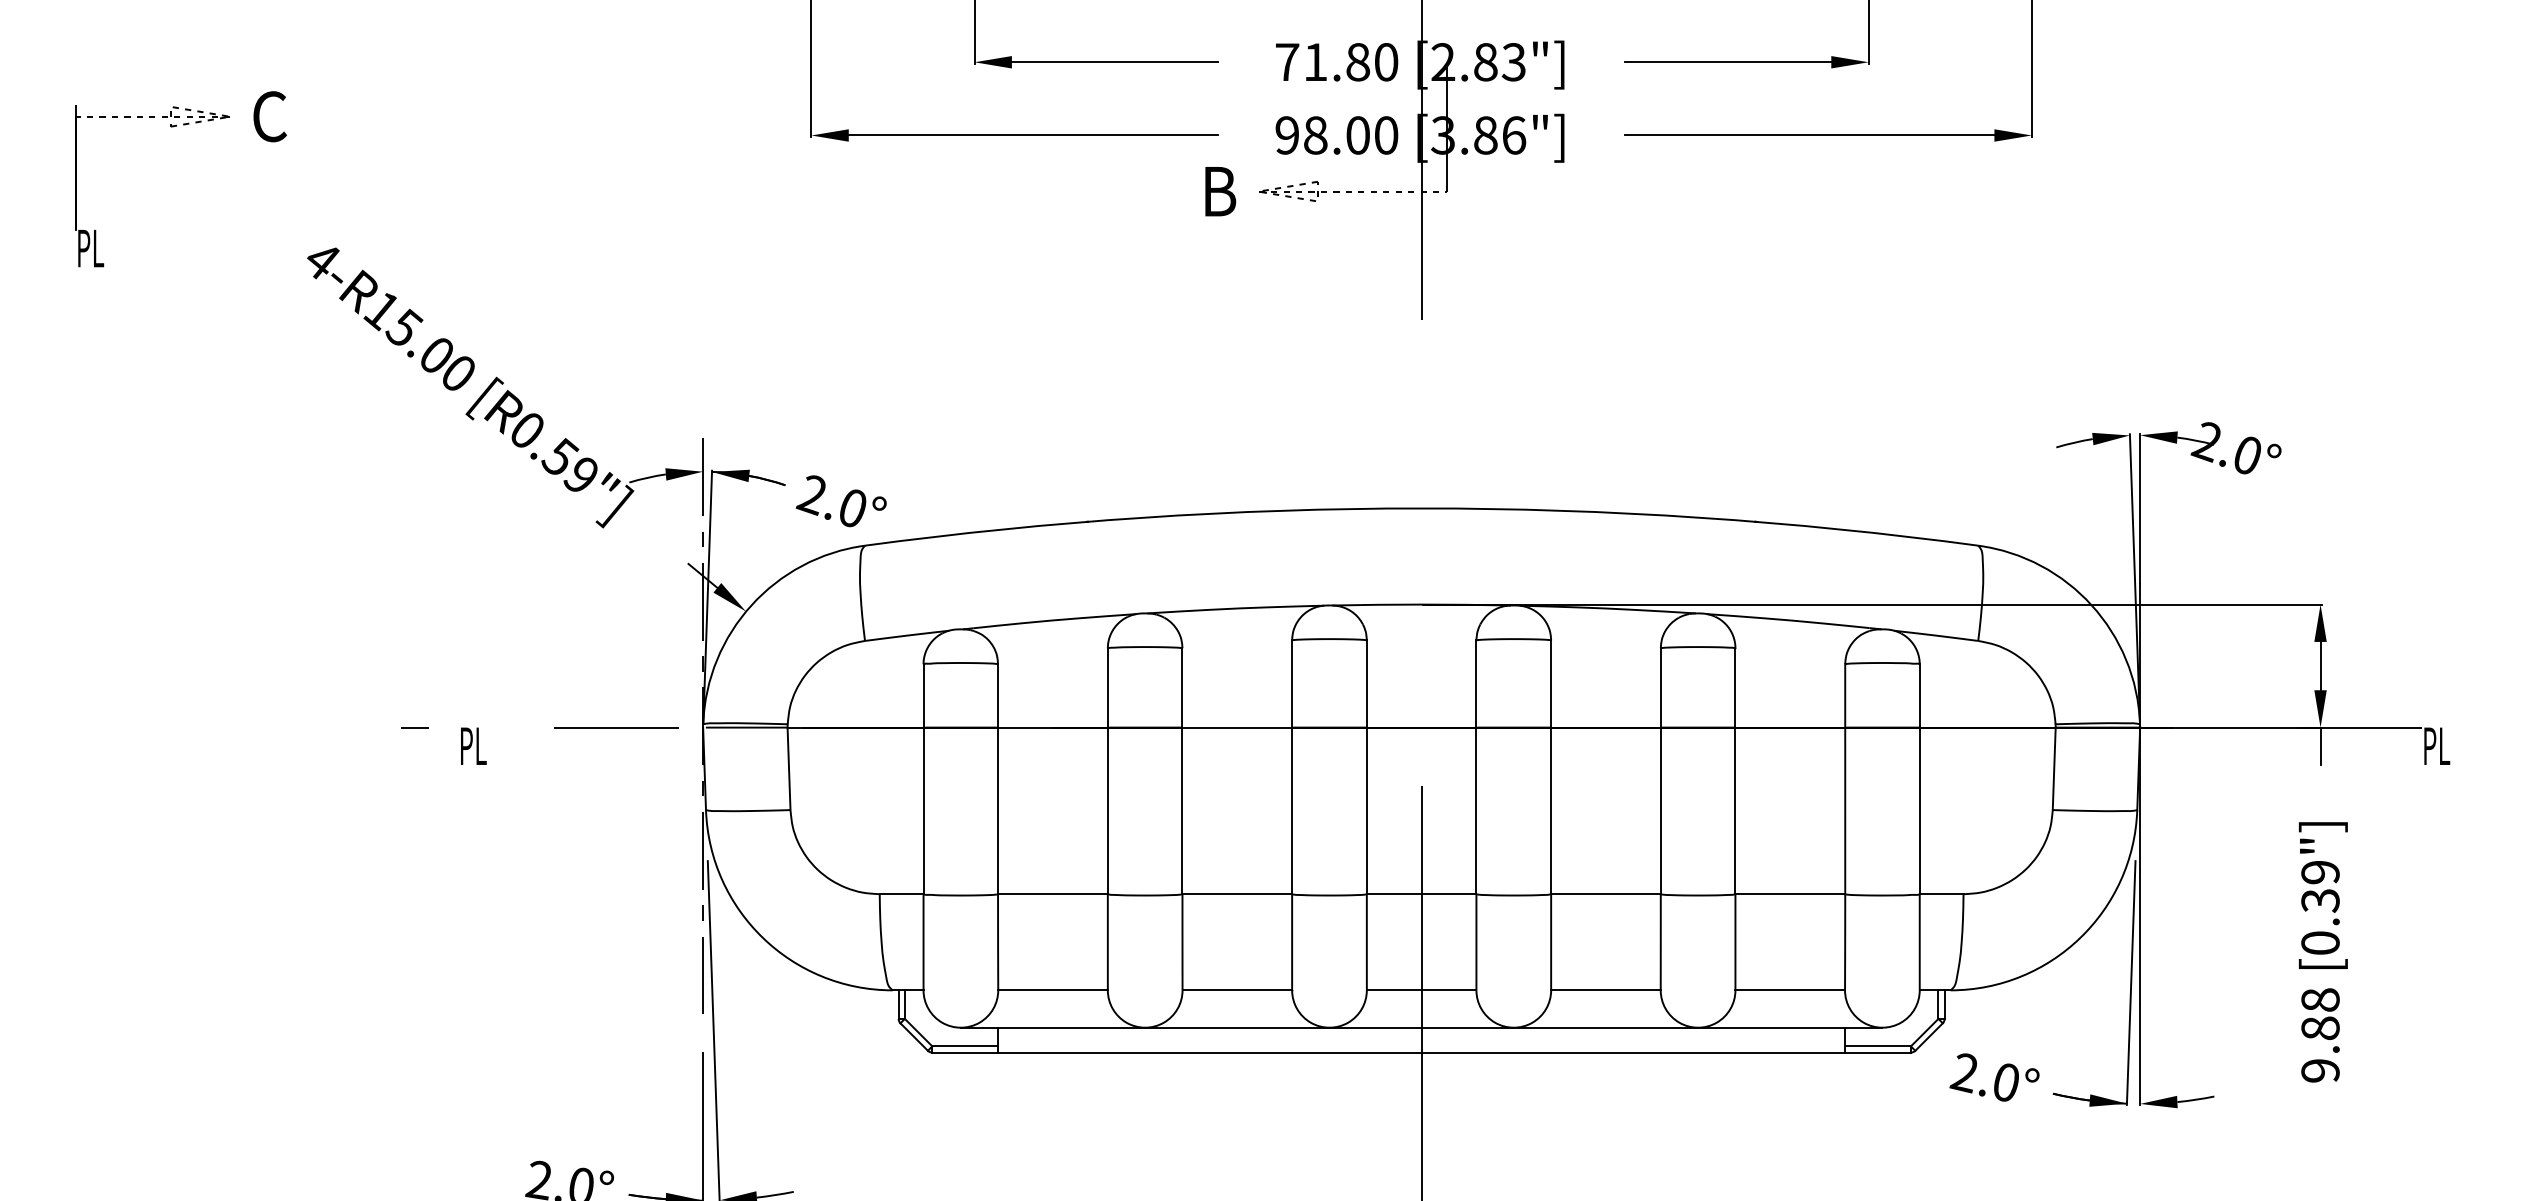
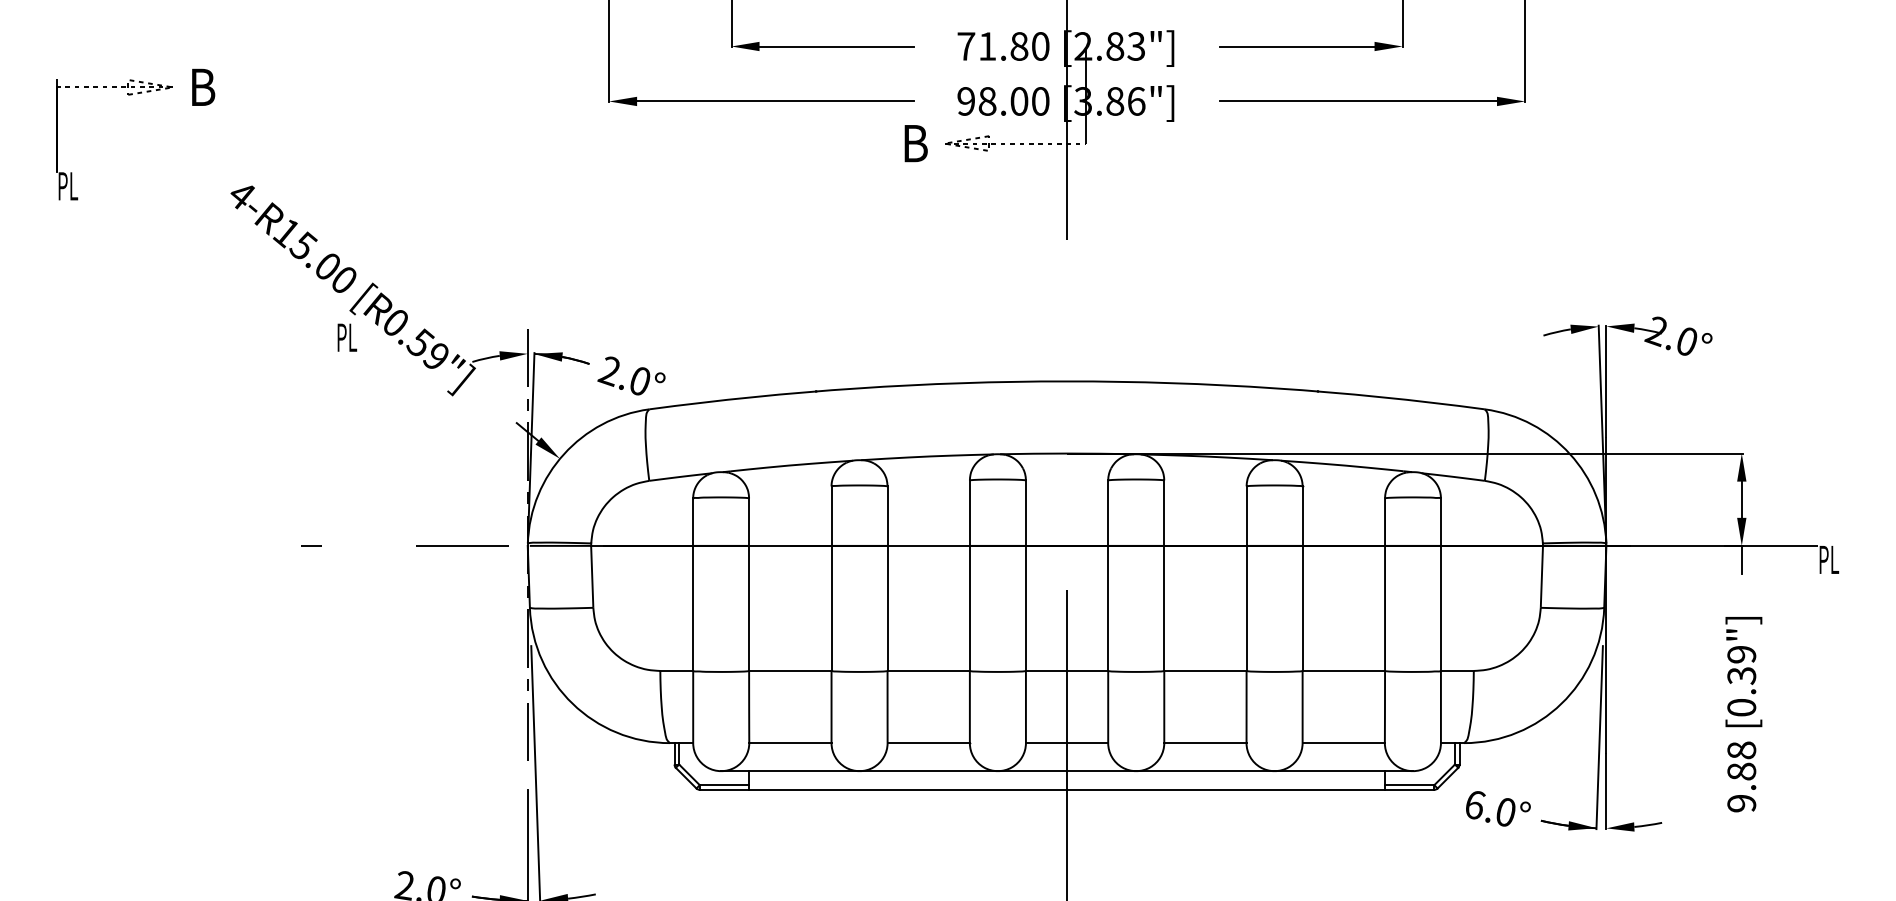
text: (269, 116) -> (202, 87), C -> B
text: (473, 745) -> (347, 337), moved
text: (1964, 1073) -> (1474, 805), 2.0° -> 6.0°

